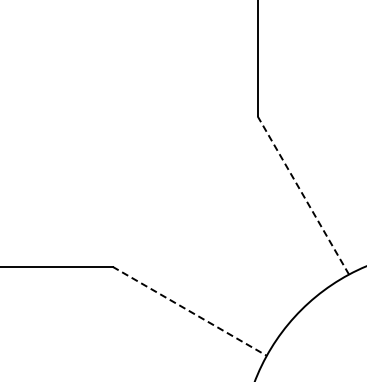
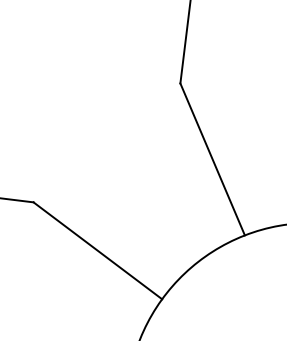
line: (303, 195) -> (212, 159), dashed -> solid
line: (190, 311) -> (98, 251), dashed -> solid

